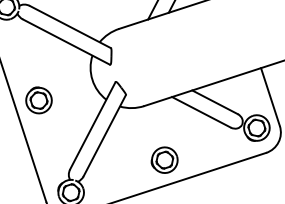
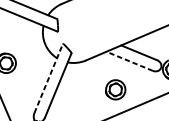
line: (201, 112) -> (129, 61), solid -> dashed
line: (92, 125) -> (48, 78), solid -> dashed
part: (164, 159) -> (115, 89), moved

